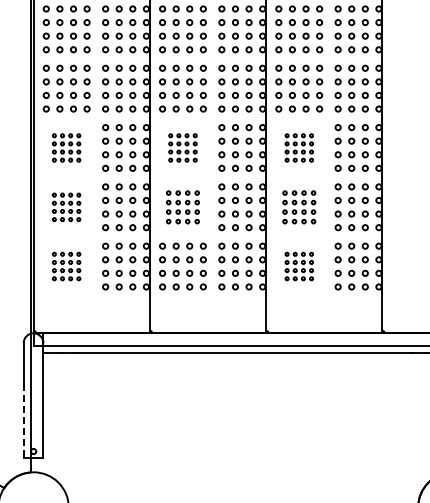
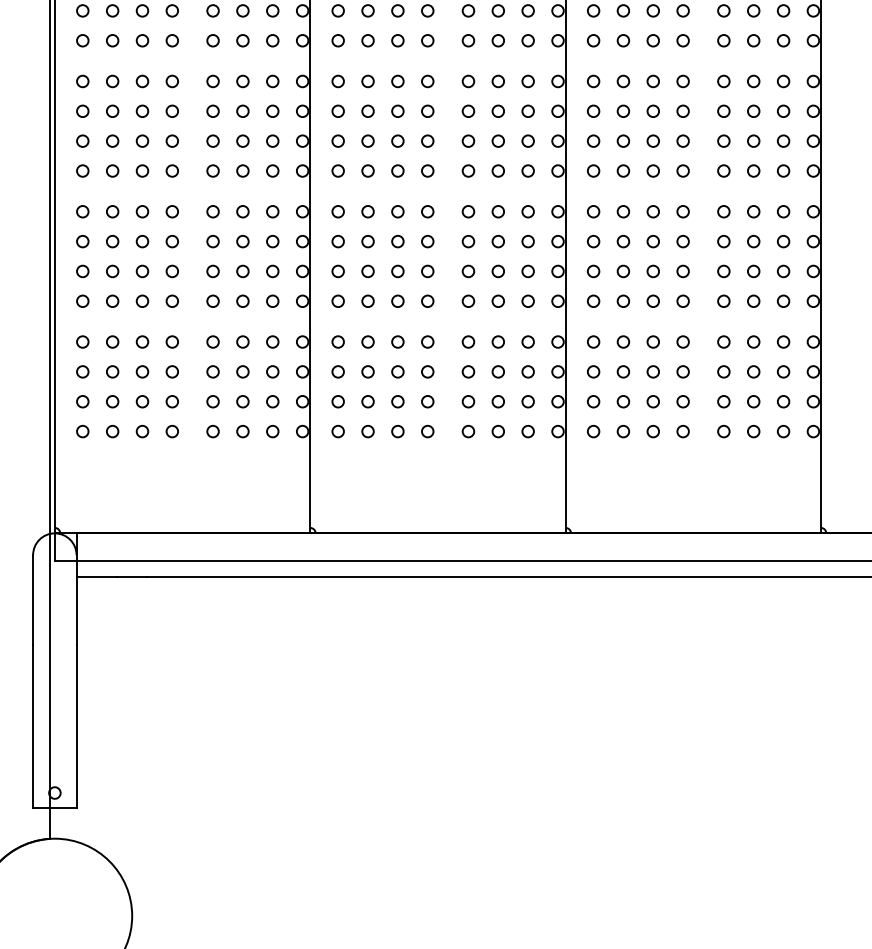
part: (66, 147) -> (127, 125), size x1.67
part: (182, 147) -> (381, 125), size x1.67
part: (299, 147) -> (638, 125), size x1.67
part: (66, 207) -> (127, 256), size x1.67
part: (182, 207) -> (381, 256), size x1.43
part: (299, 207) -> (638, 256), size x1.43
part: (66, 266) -> (127, 386), size x1.67
part: (299, 266) -> (638, 386), size x1.67
line: (23, 421) -> (32, 727), dashed -> solid

